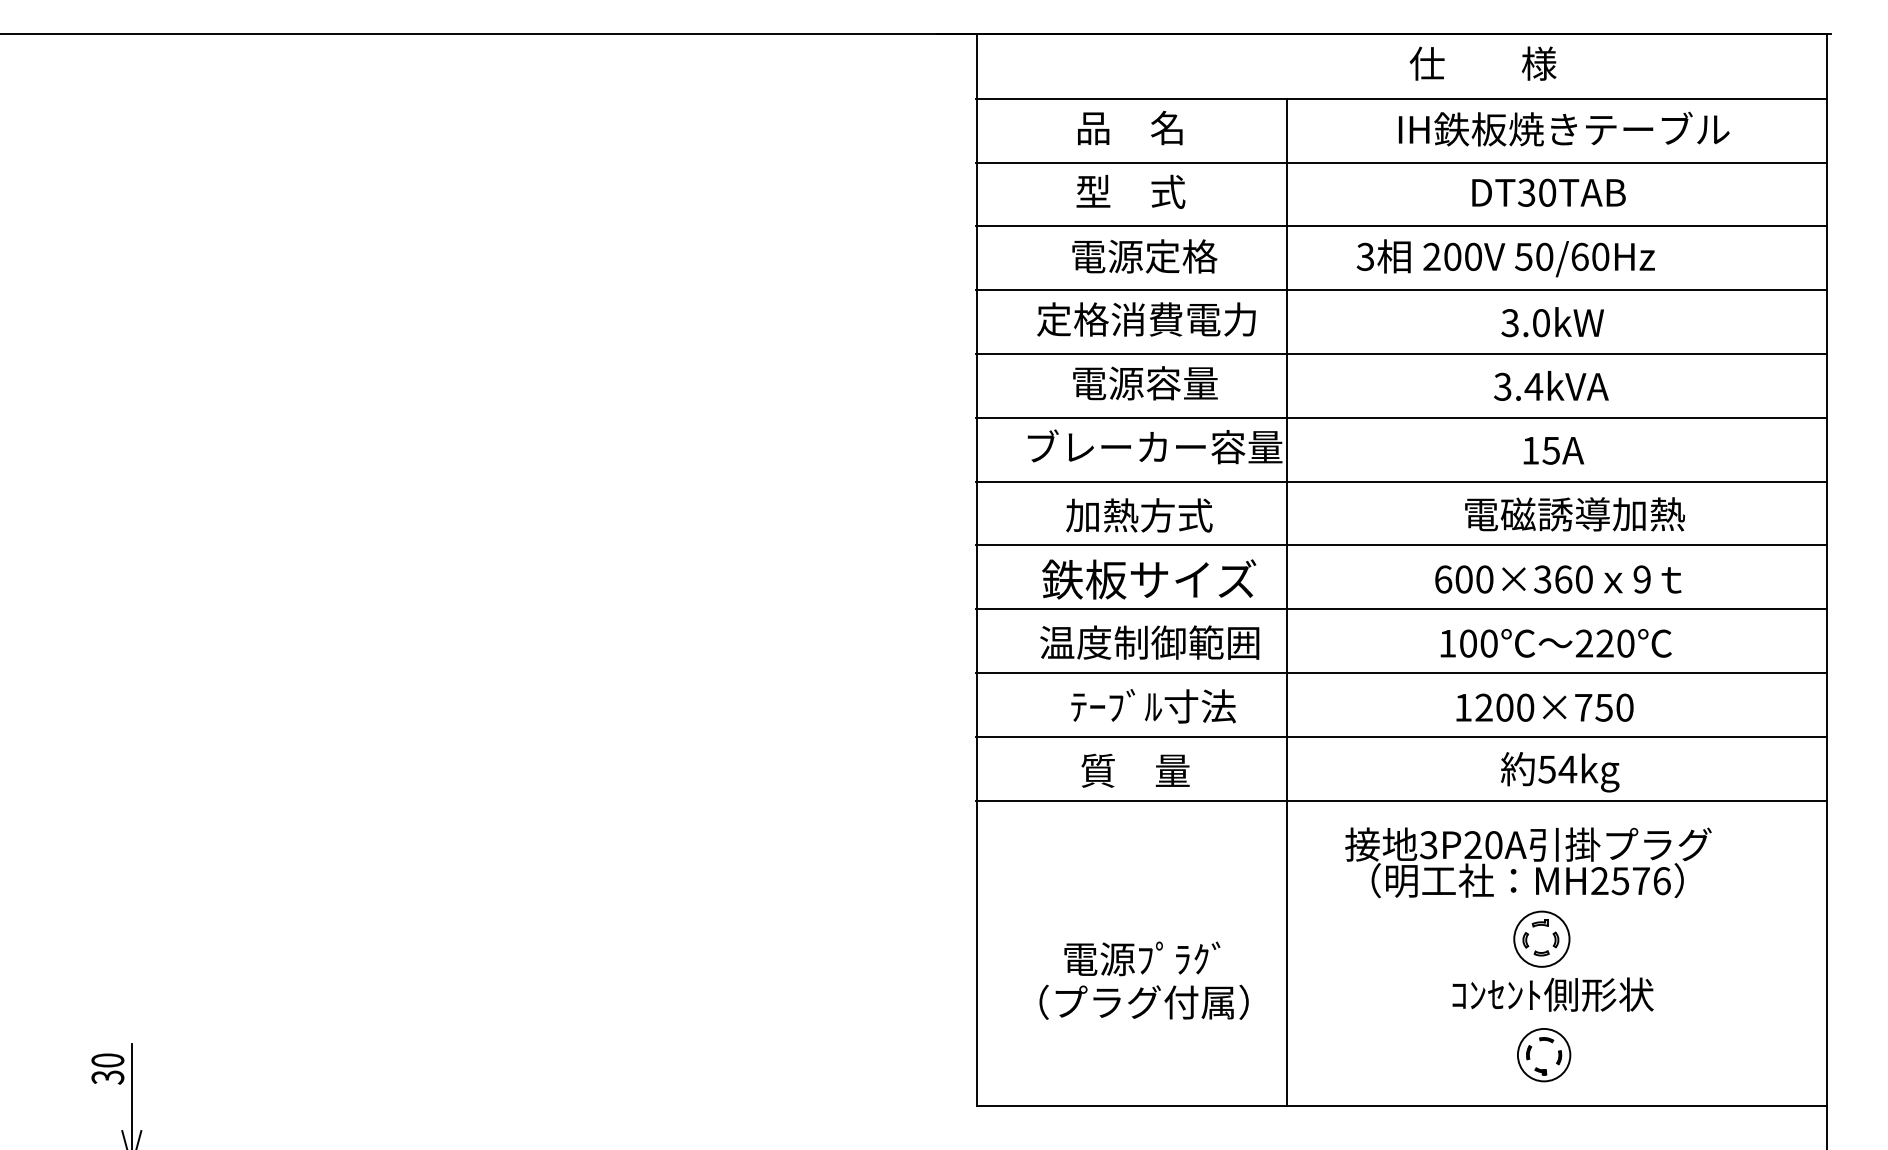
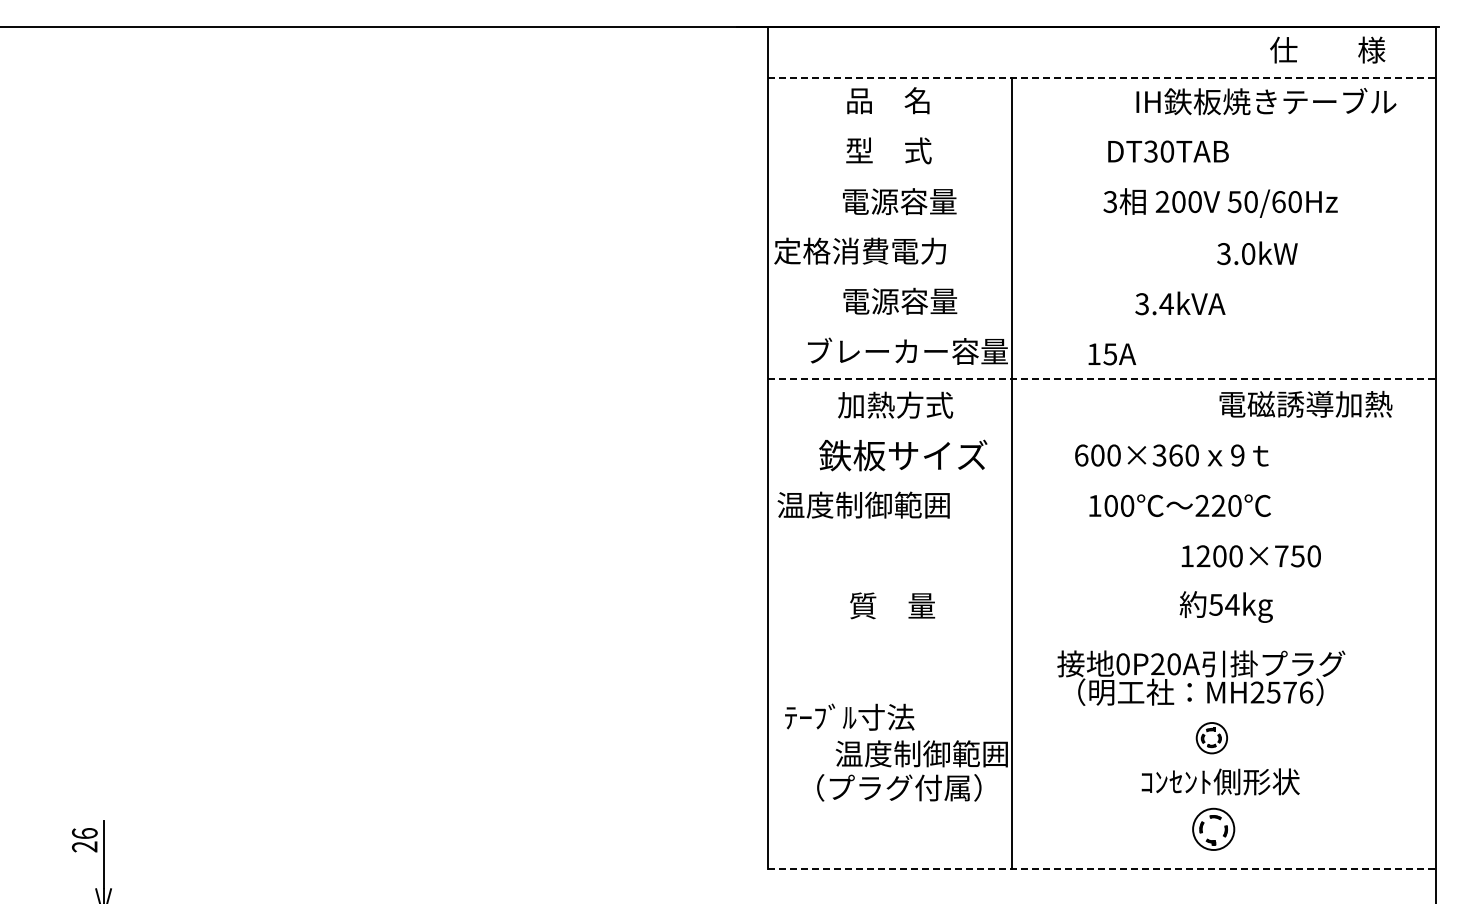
text: (1482, 62) -> (1327, 49), moved
line: (1401, 98) -> (1101, 77), solid -> dashed
text: (1564, 129) -> (1266, 101), moved
line: (1401, 162) -> (1101, 127), removed
text: (1548, 192) -> (1168, 151), moved
line: (1401, 227) -> (1101, 178), removed
text: (1181, 256) -> (928, 201), 電源定格 -> 電源容量
text: (1505, 257) -> (1220, 202), moved
line: (1401, 290) -> (1101, 228), removed
text: (1145, 318) -> (859, 250), moved
text: (1552, 322) -> (1257, 253), moved
line: (1401, 354) -> (1101, 278), removed
text: (1551, 386) -> (1180, 303), moved
line: (1401, 417) -> (1101, 328), removed
text: (1554, 450) -> (1112, 354), moved
line: (1401, 481) -> (1101, 378), solid -> dashed
text: (1574, 513) -> (1305, 403), moved
line: (1401, 545) -> (1101, 428), removed
text: (1557, 579) -> (1171, 455), moved
line: (1401, 608) -> (1101, 478), removed
text: (1149, 641) -> (863, 504), moved
text: (1555, 643) -> (1179, 505), moved
line: (1401, 673) -> (1101, 529), removed
text: (1153, 705) -> (849, 716), moved
text: (1543, 707) -> (1250, 556), moved
line: (1401, 737) -> (1101, 579), removed
line: (1401, 800) -> (1101, 629), removed
text: (1428, 845) -> (1122, 664), 3P20A -> 0P20A
part: (1541, 938) -> (1211, 737), size x0.7
text: (1172, 958) -> (921, 753), 電源ﾌﾟﾗｸﾞ -> 温度制御範囲
text: (107, 1069) -> (84, 840), 30 -> 26
line: (1401, 1106) -> (1101, 869), solid -> dashed

